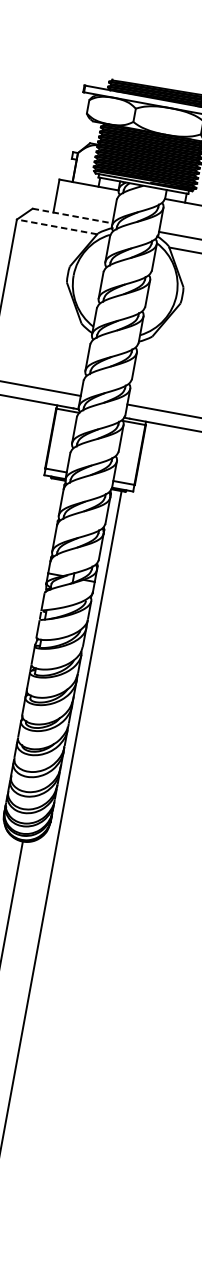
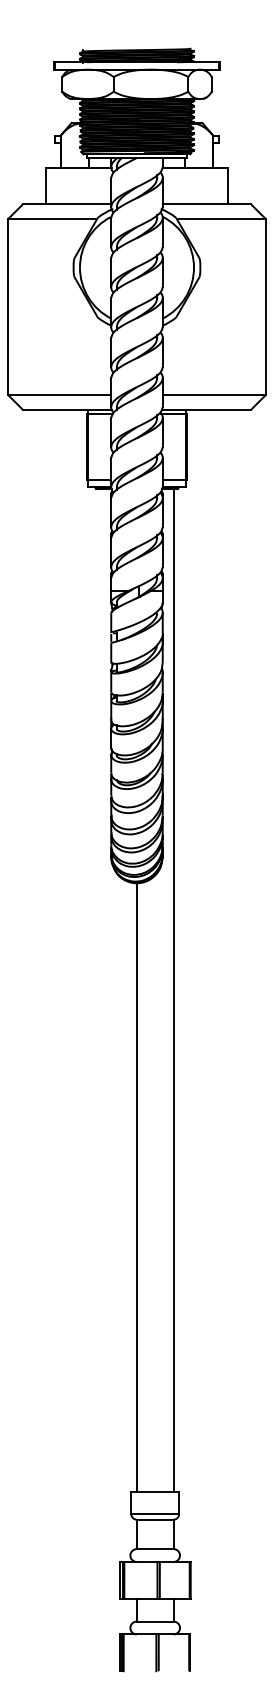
line: (72, 216) -> (67, 204), dashed -> solid
line: (56, 226) -> (52, 218), dashed -> solid

